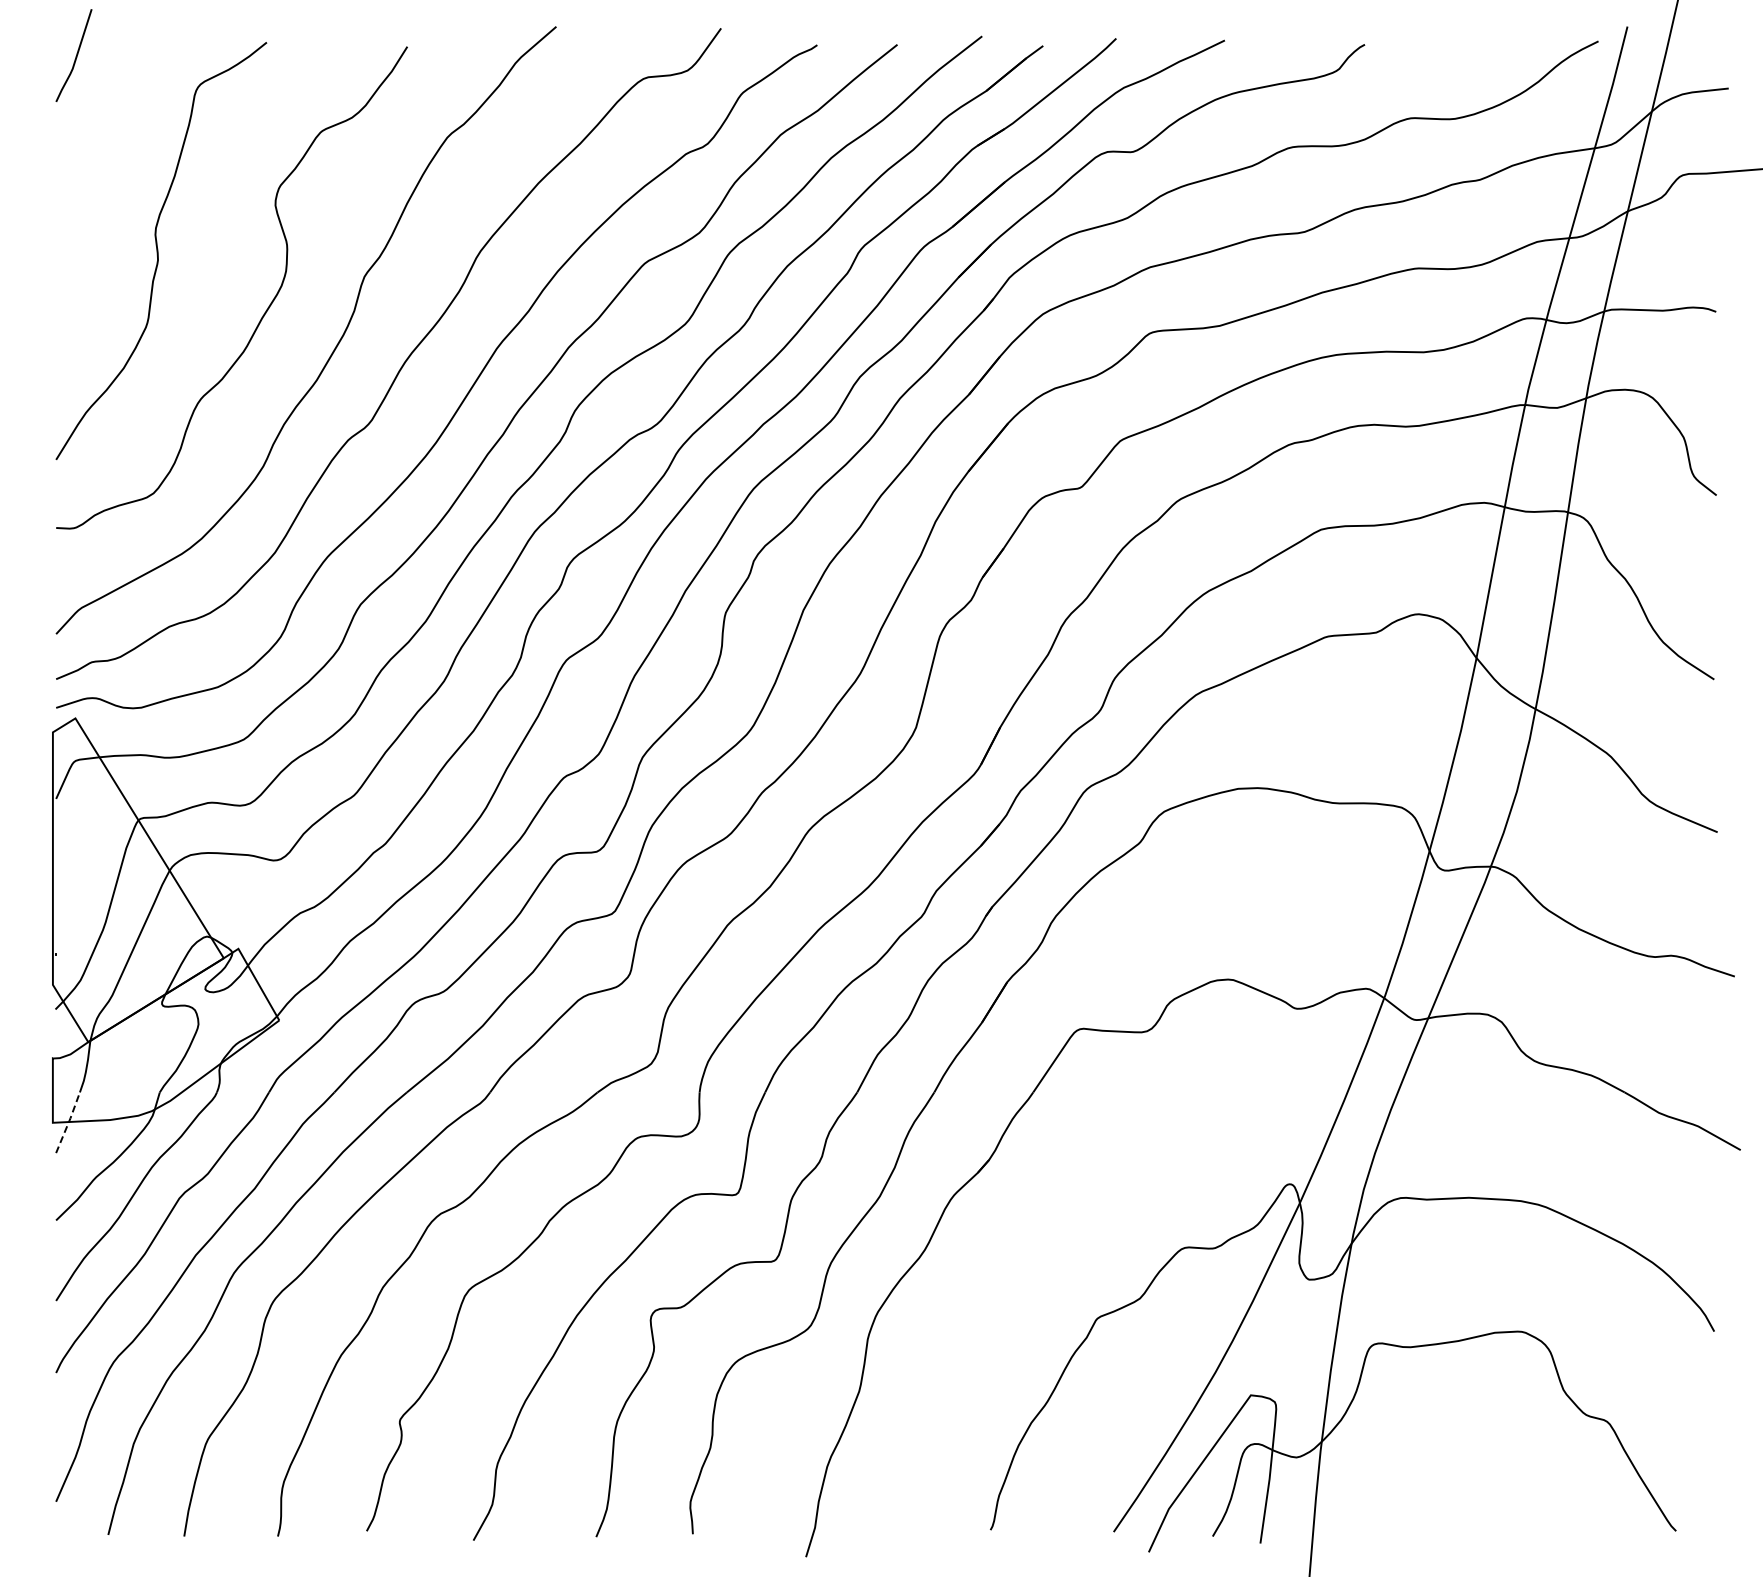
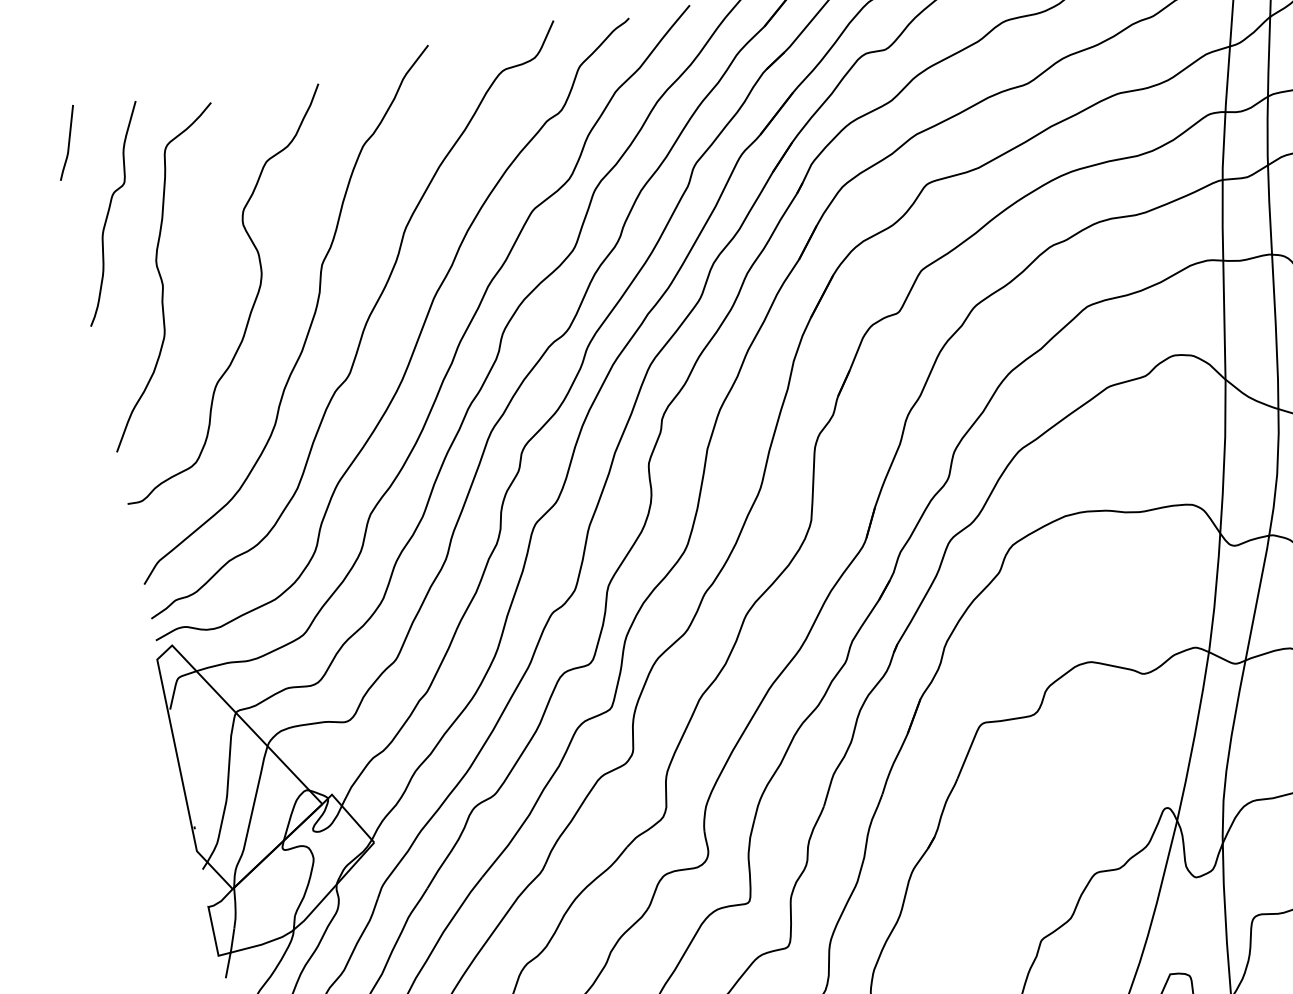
curve: (108, 155) -> (108, 213), added
line: (68, 1121) -> (230, 952), dashed -> solid

